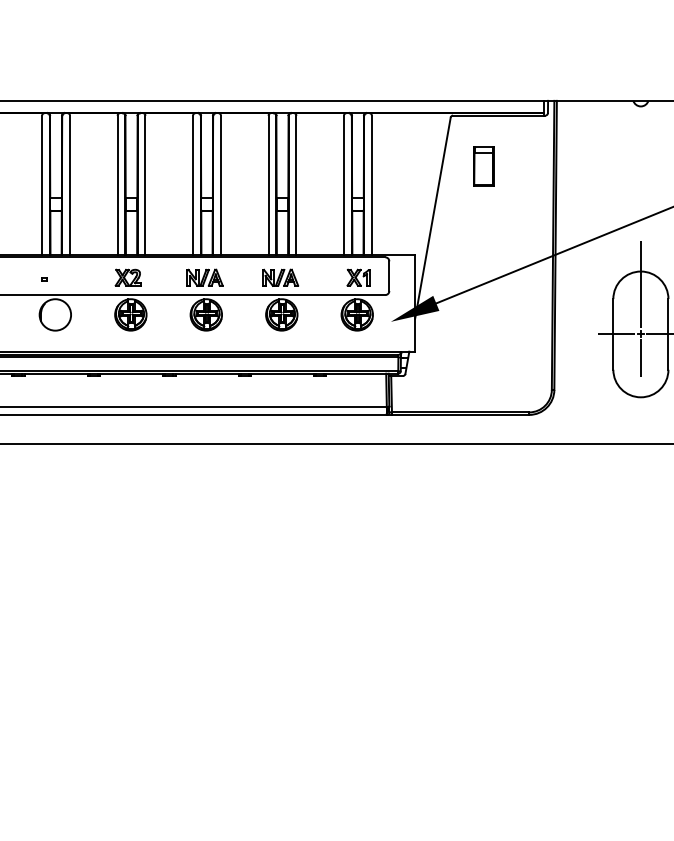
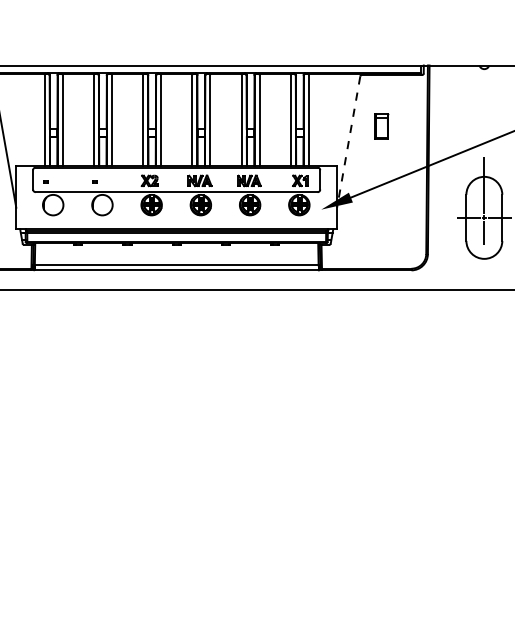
part: (483, 166) -> (381, 126), moved
line: (432, 218) -> (348, 142), solid -> dashed

